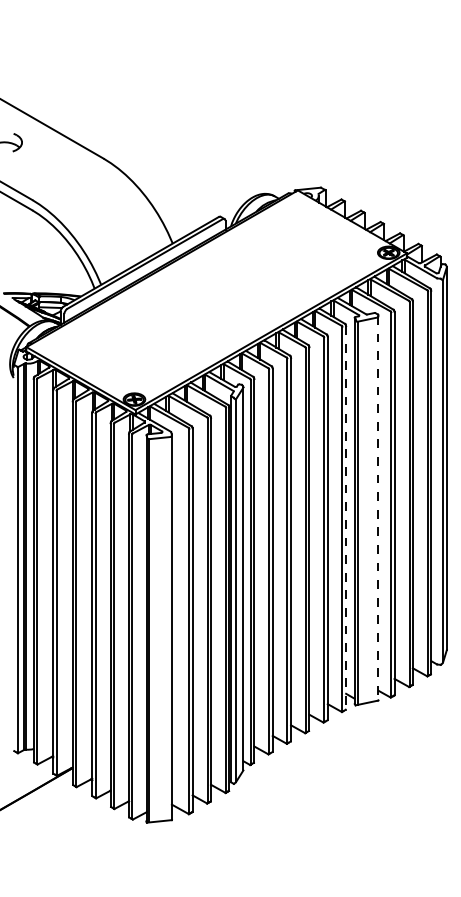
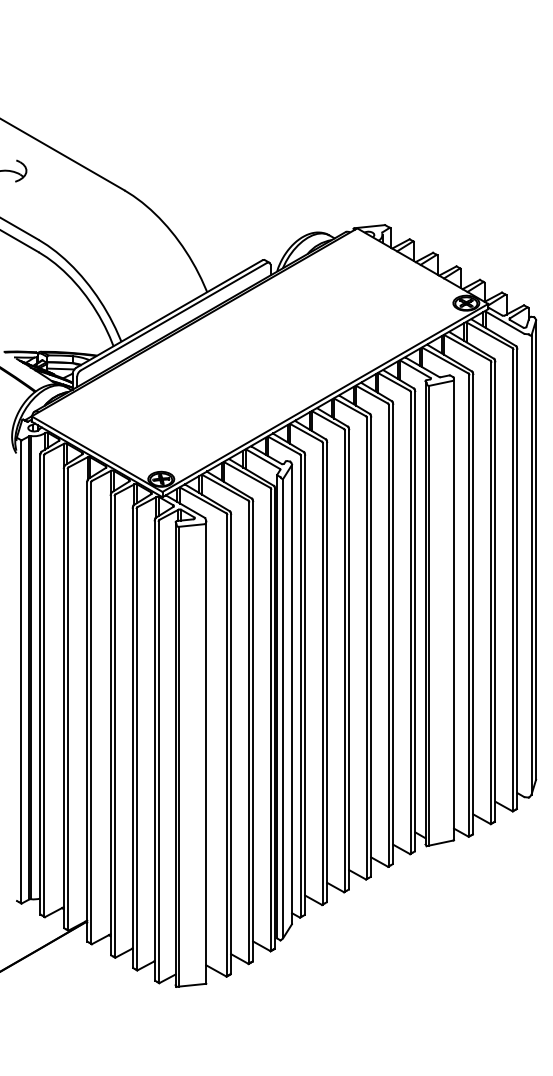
line: (378, 508) -> (454, 609), dashed -> solid
line: (346, 517) -> (415, 620), dashed -> solid

